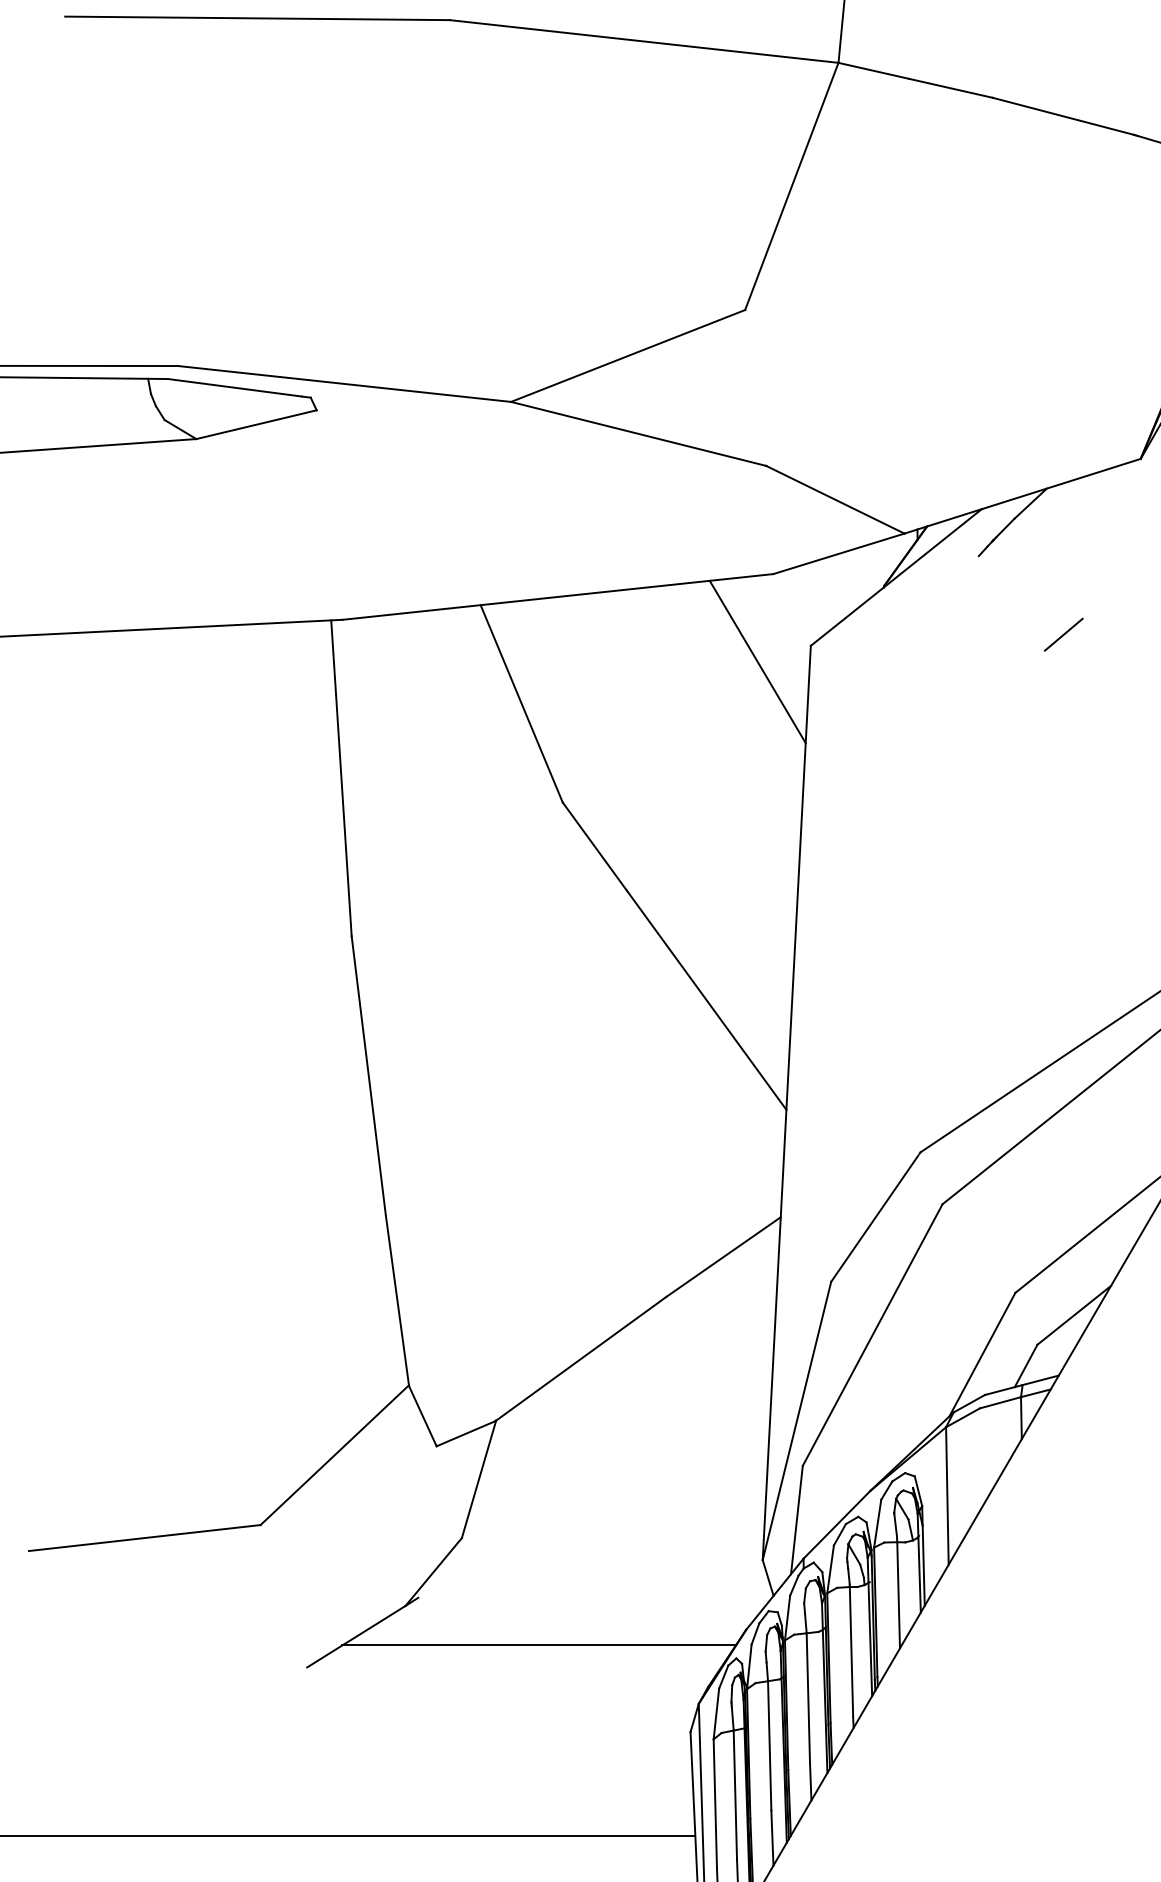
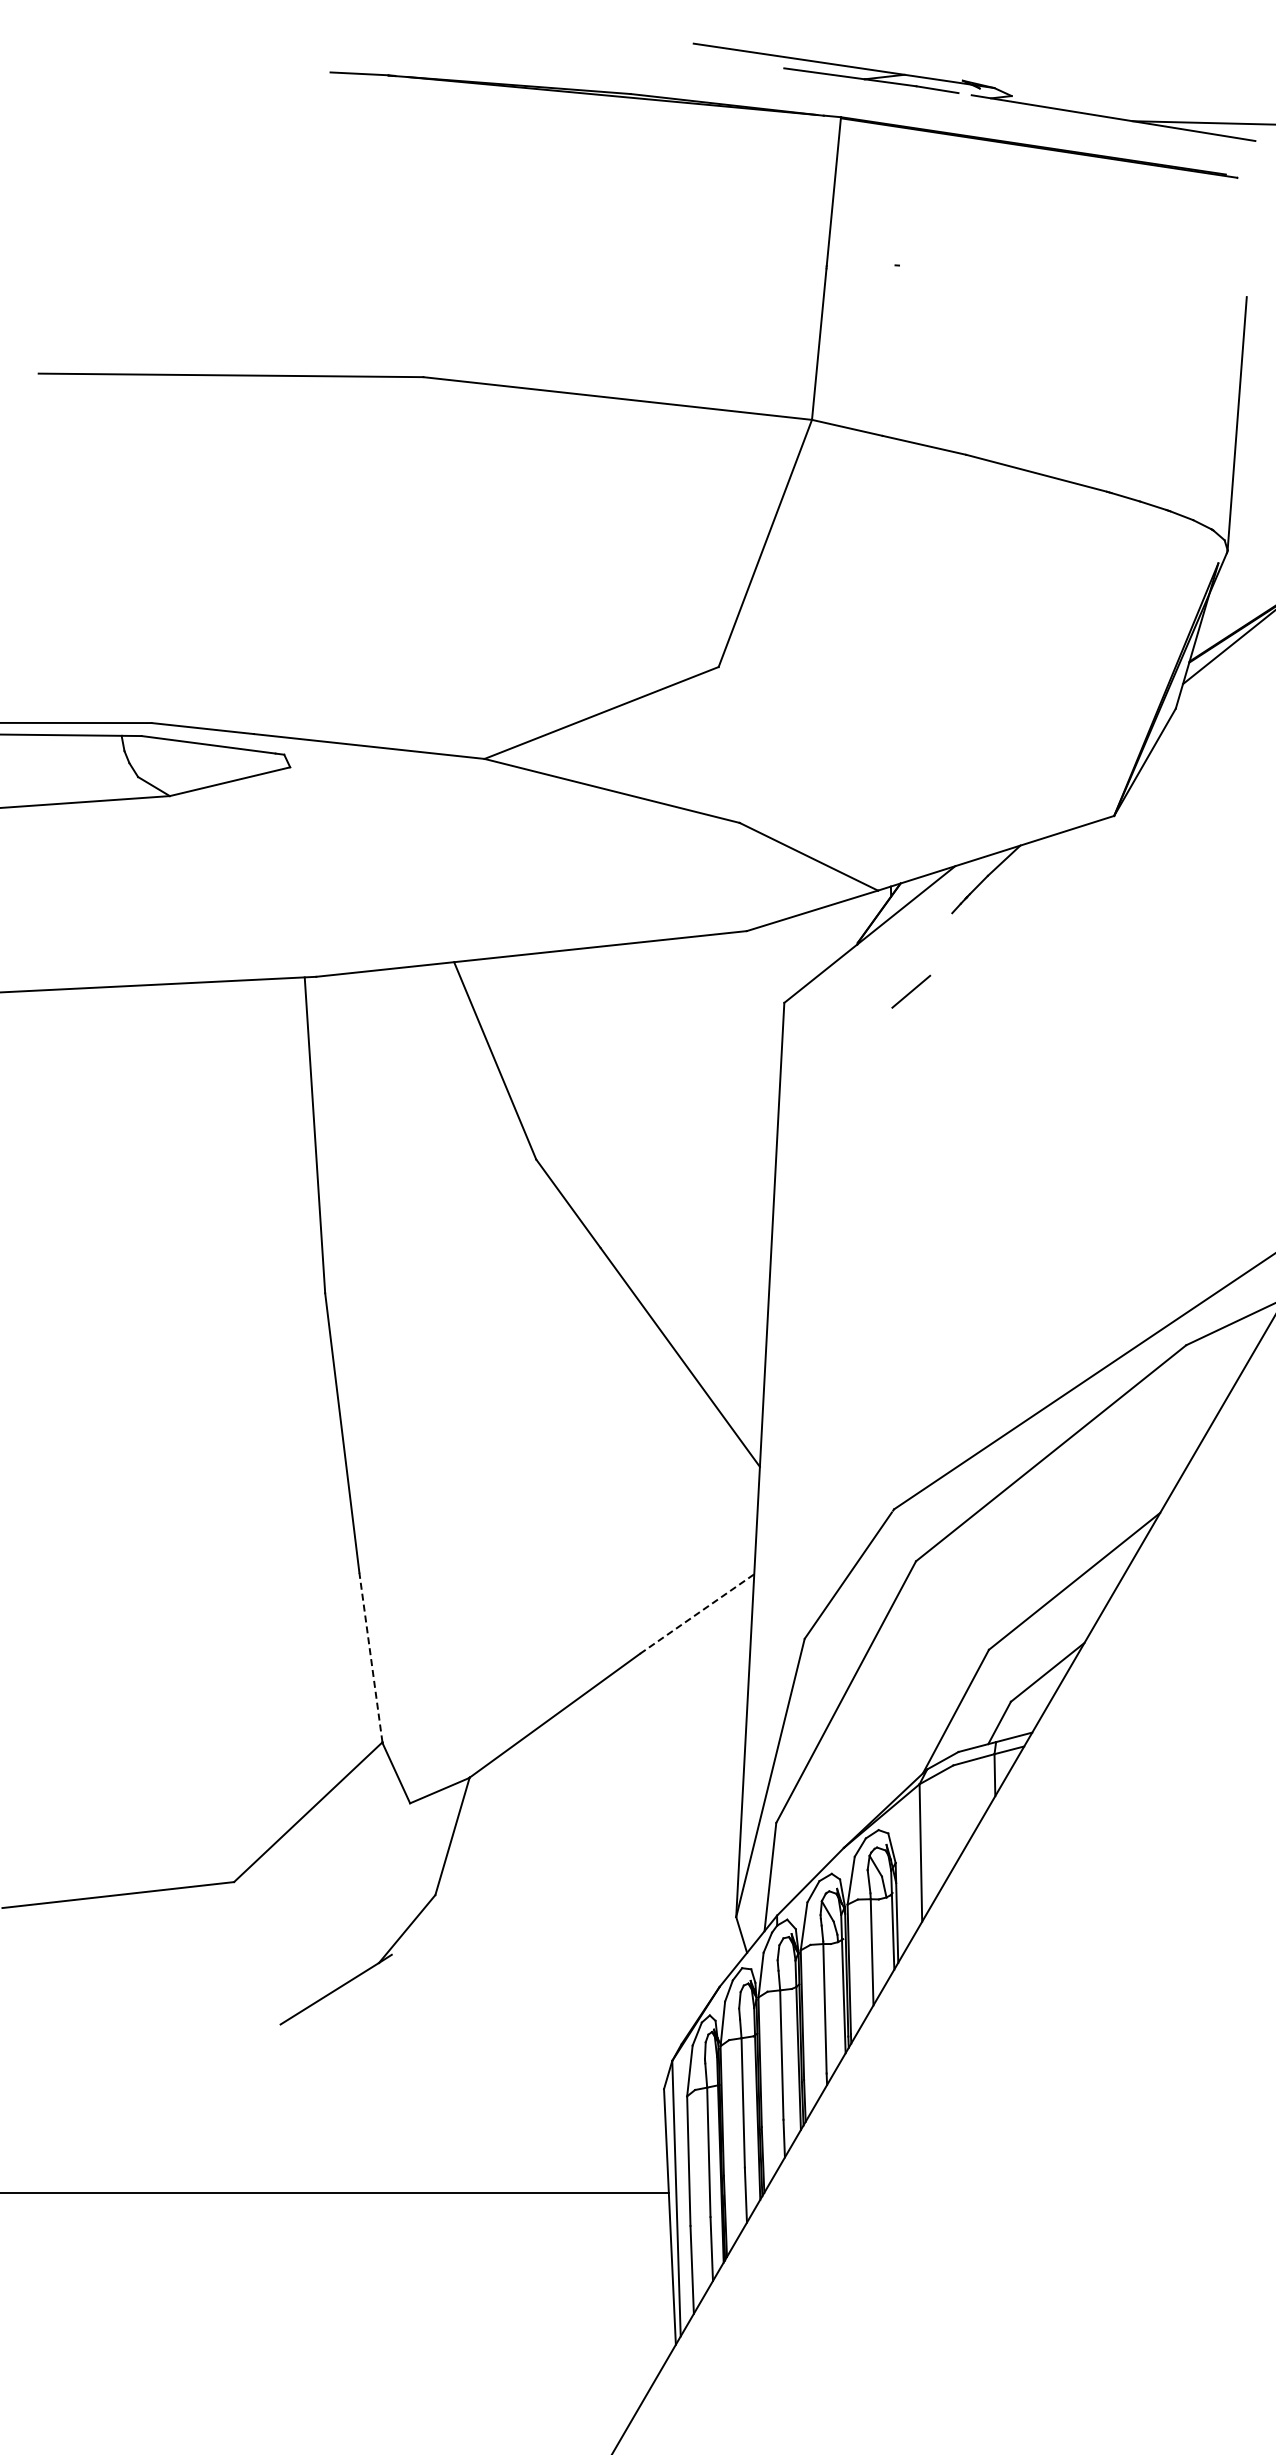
line: (1064, 634) -> (911, 991), moved
line: (758, 661) -> (731, 1018), removed
line: (724, 1257) -> (697, 1614), solid -> dashed
line: (397, 1300) -> (370, 1657), solid -> dashed
line: (539, 1645) -> (512, 2002), removed

